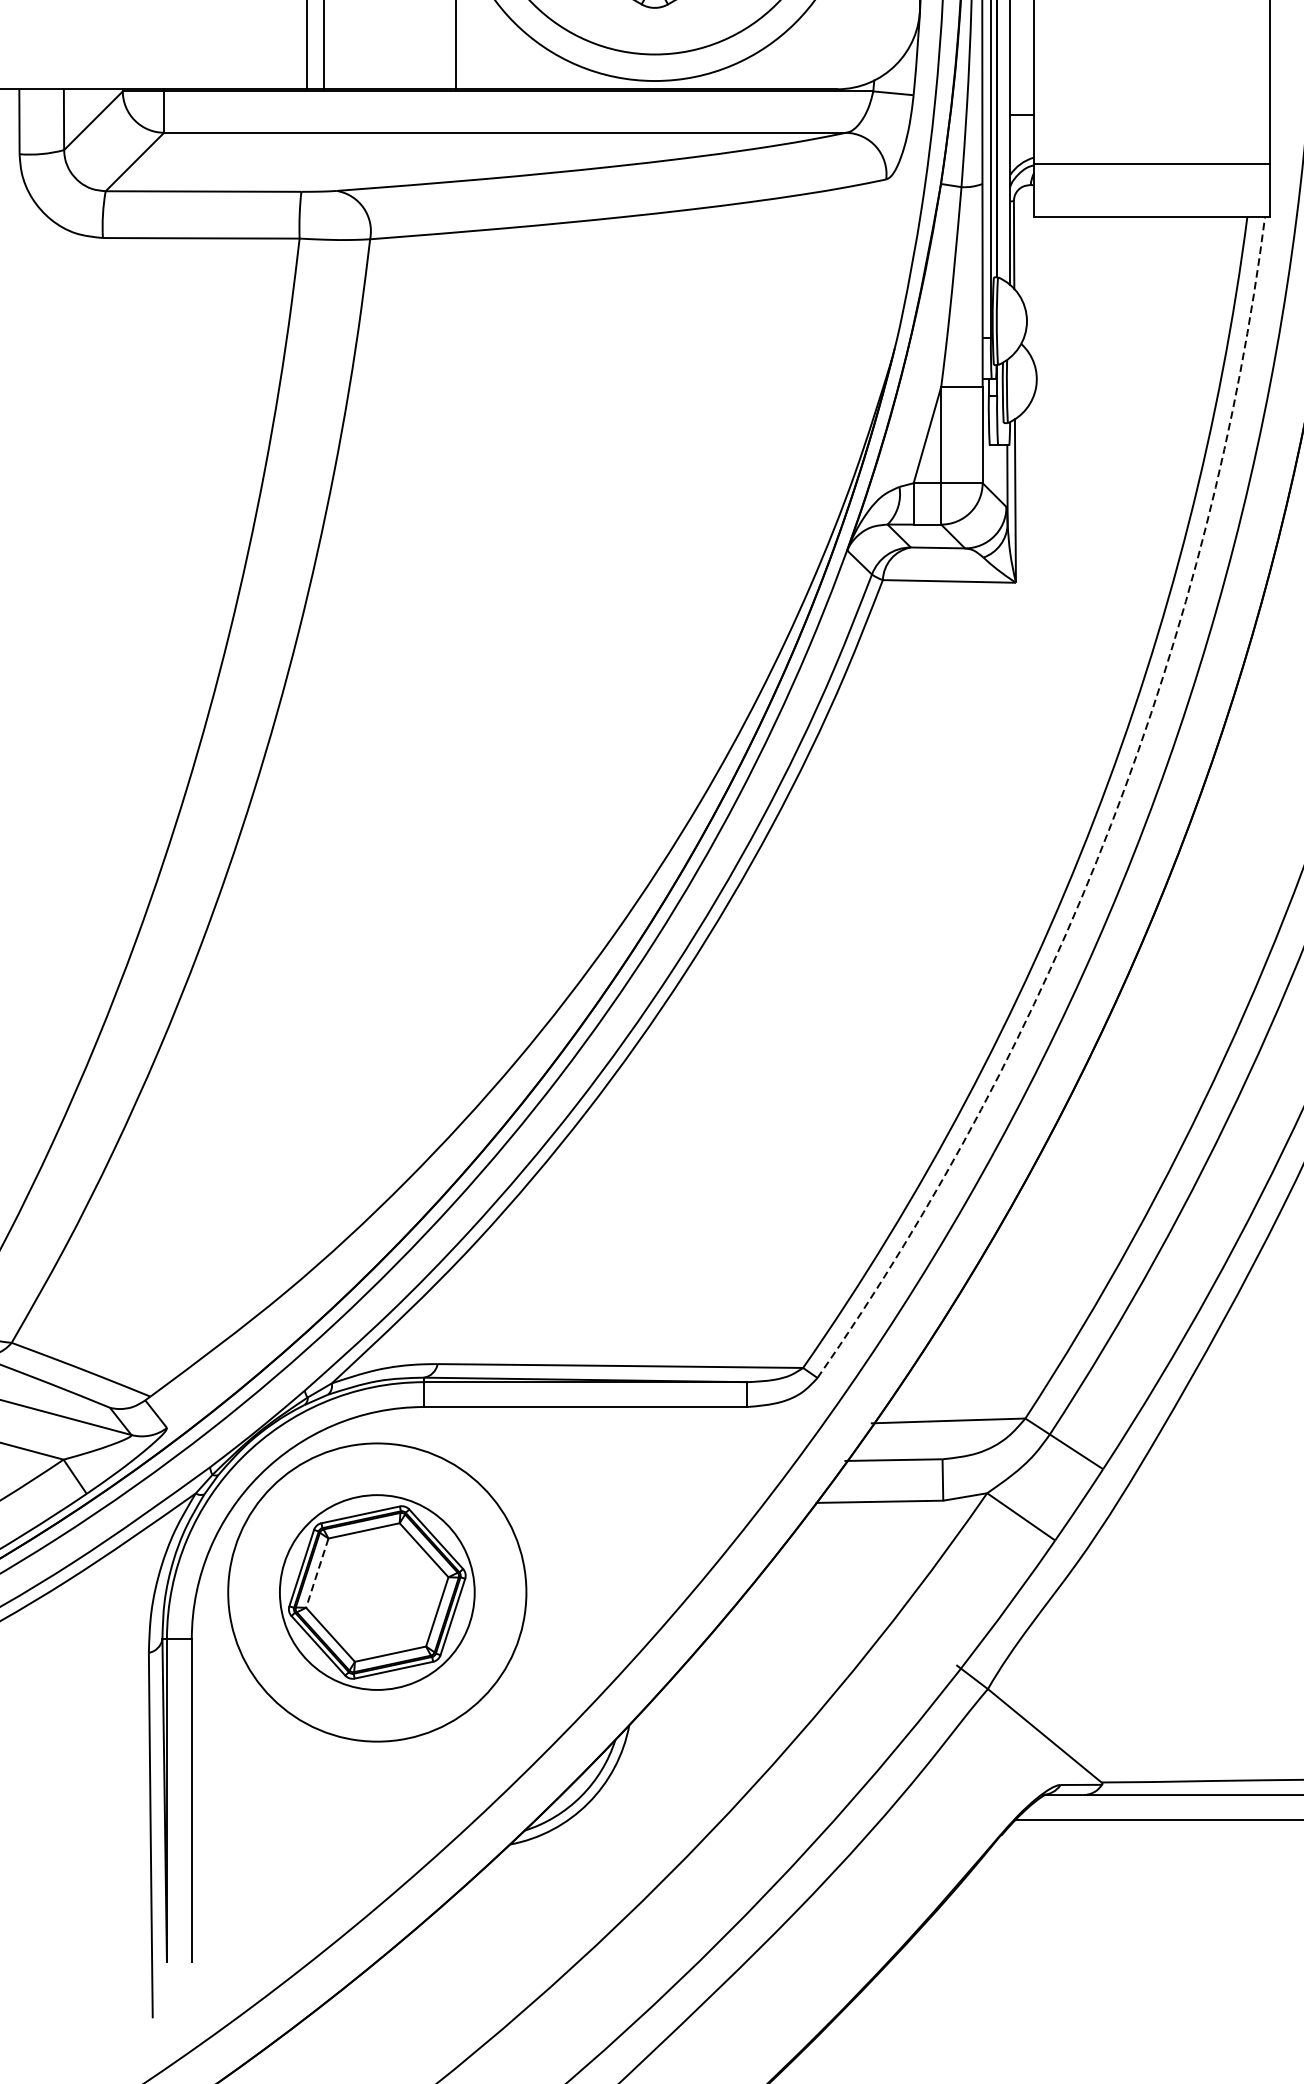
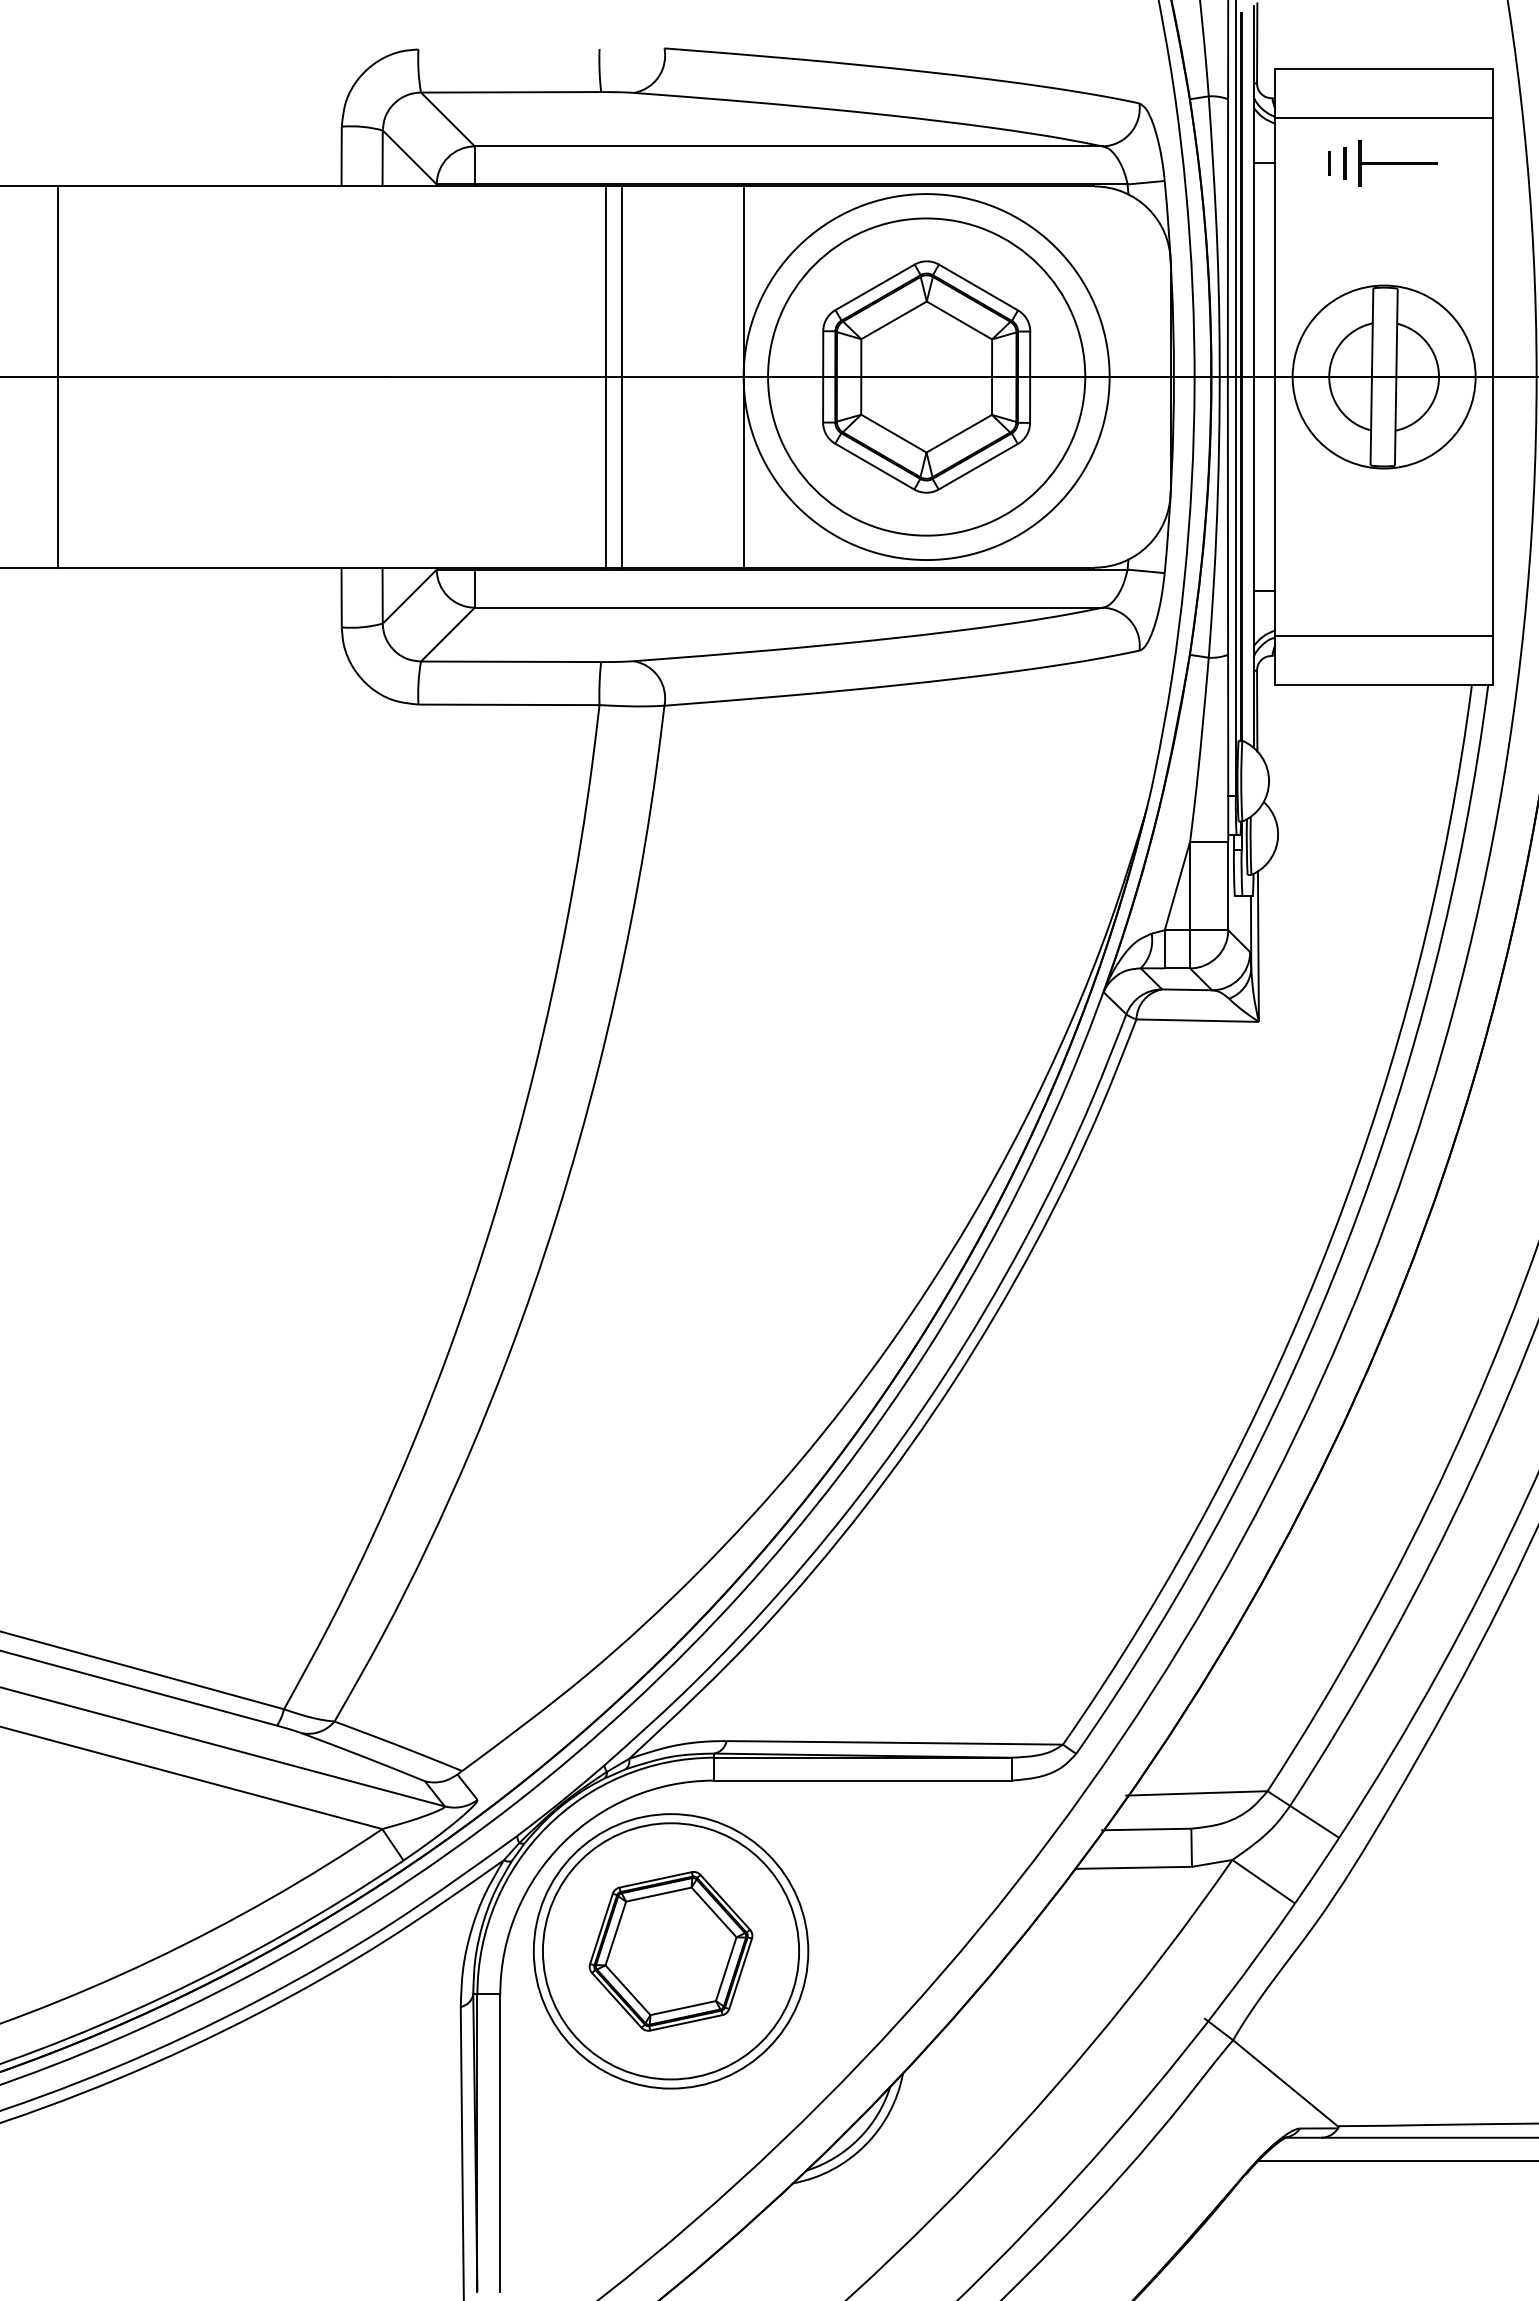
arc: (1111, 824) -> (1346, 1244), dashed -> solid
line: (316, 1573) -> (615, 1933), dashed -> solid
circle: (376, 1592) -> (670, 1951), size x1.43

